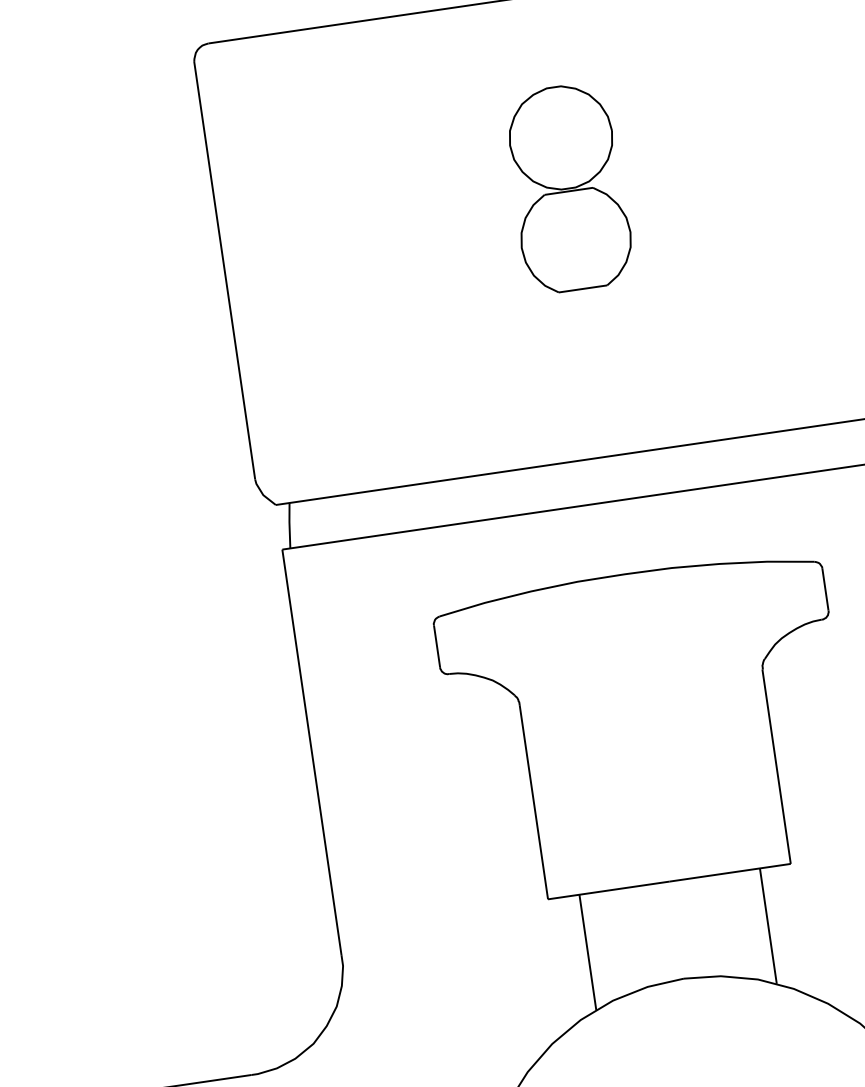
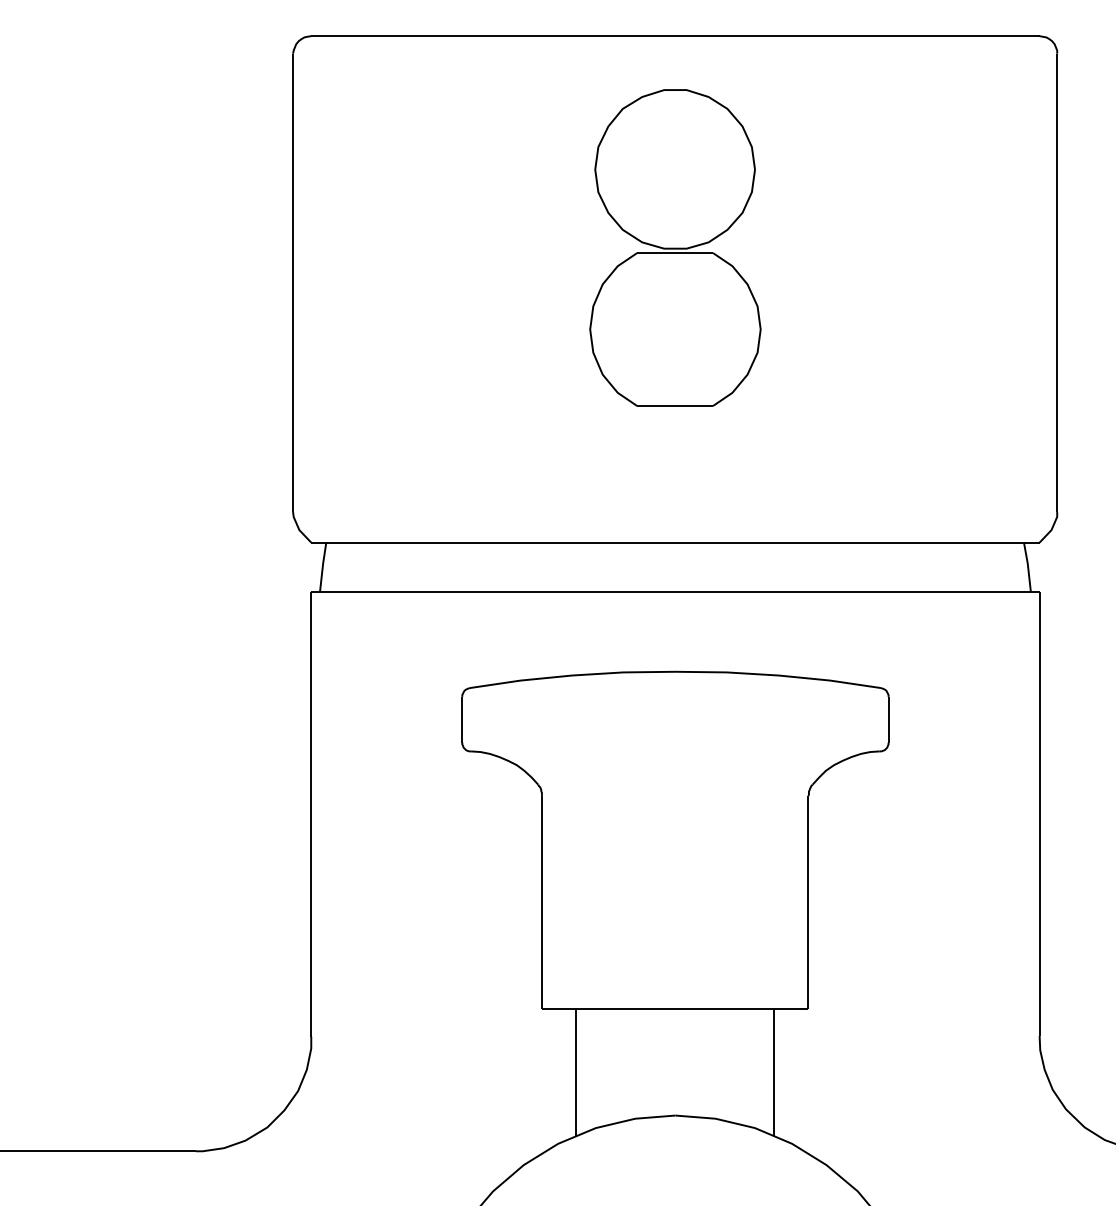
part: (568, 187) -> (675, 247), size x1.43

